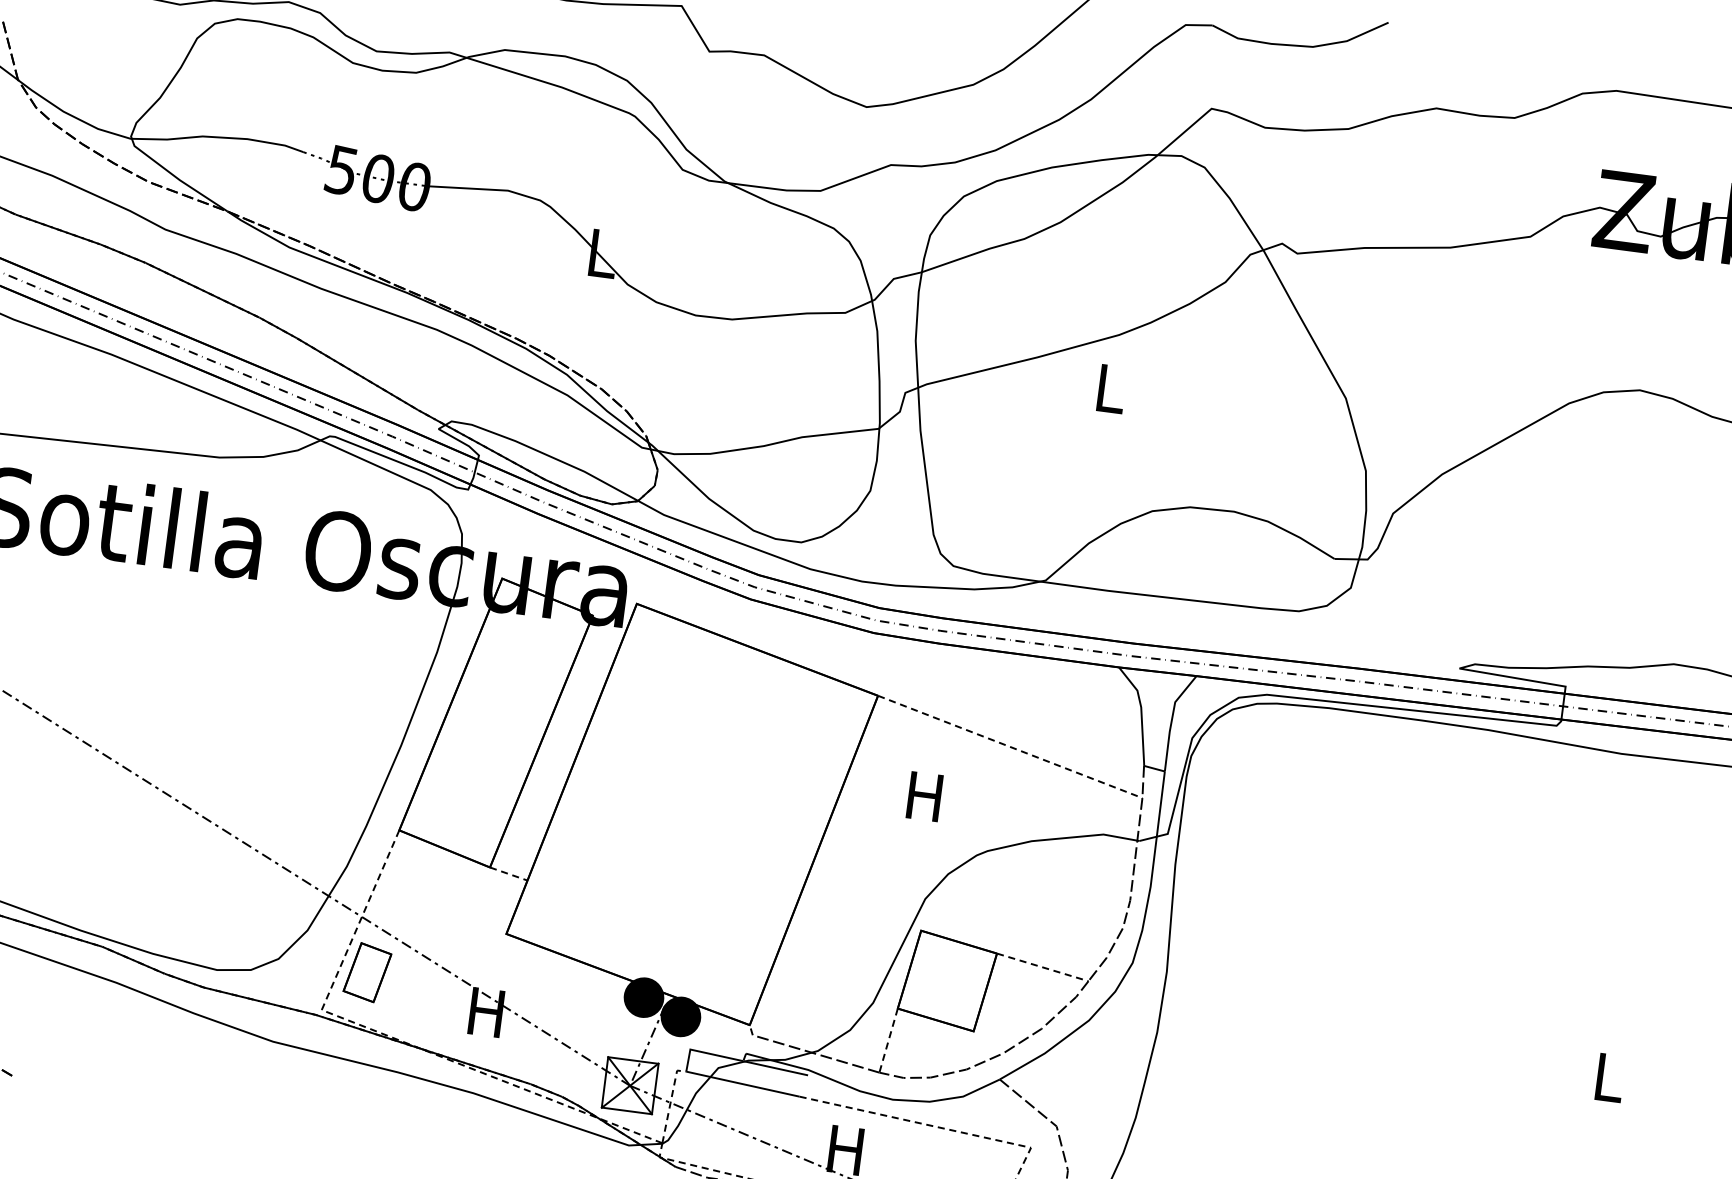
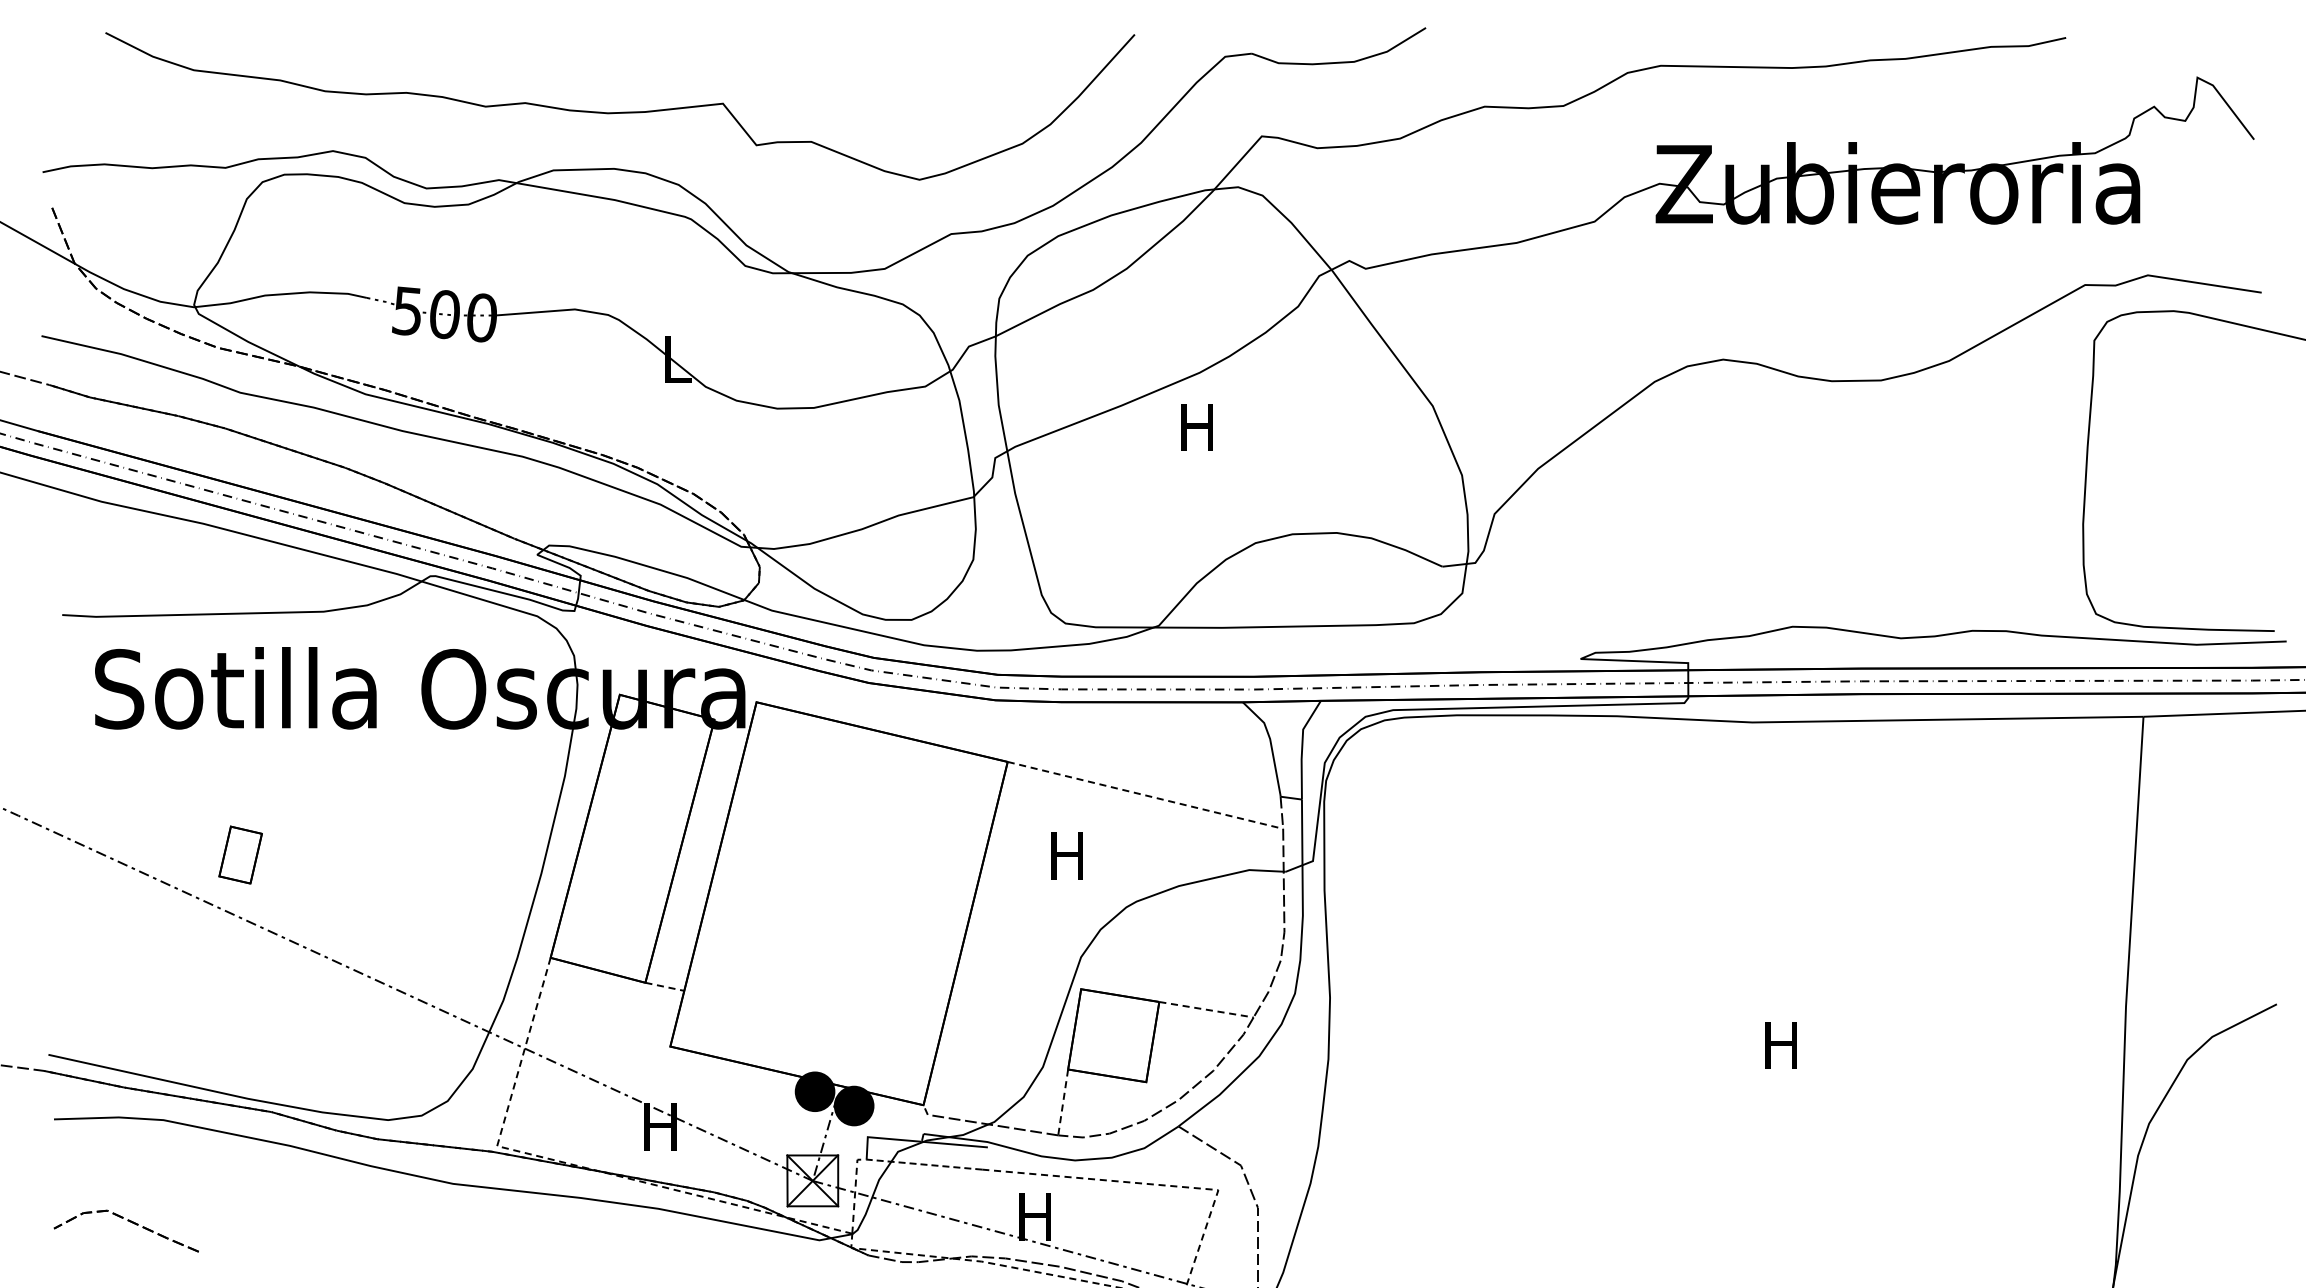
text: (1108, 388) -> (1196, 427), L -> H
part: (367, 972) -> (240, 854), moved
text: (1607, 1077) -> (1780, 1045), L -> H
line: (742, 1083) -> (923, 1164), solid -> dashed

